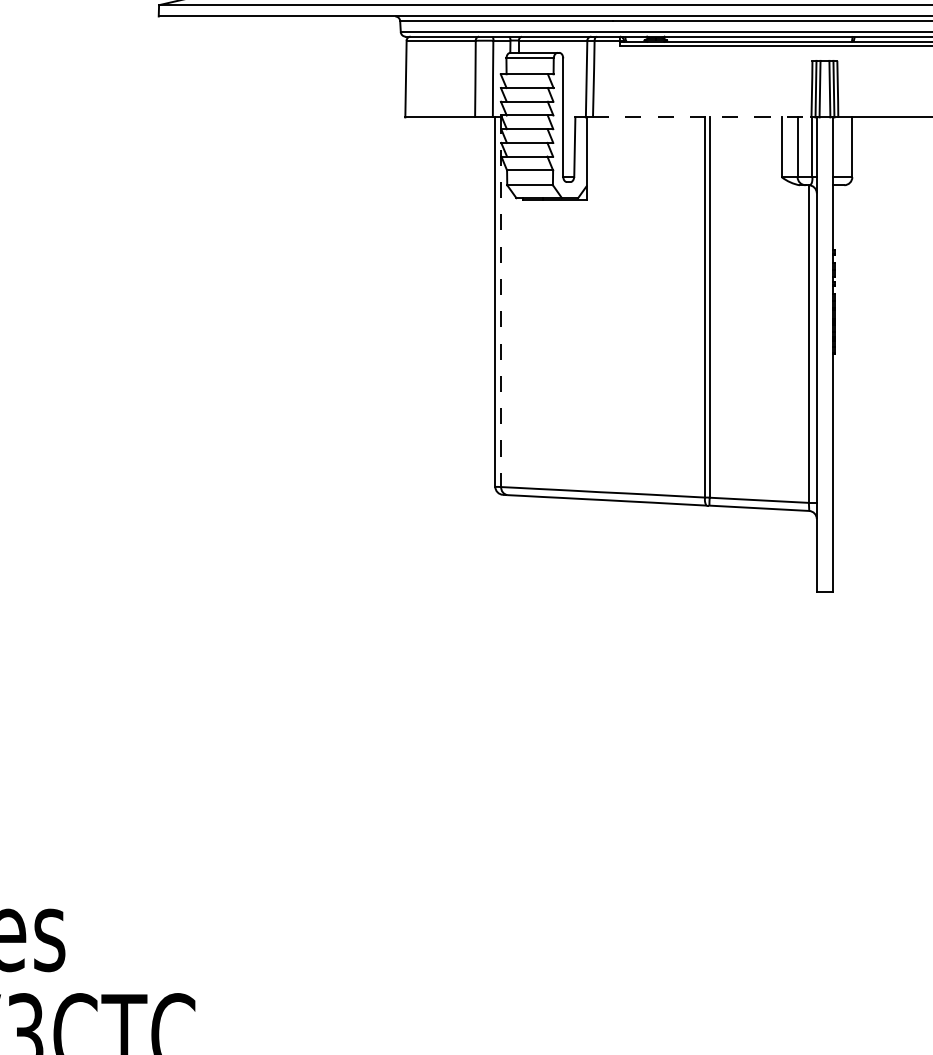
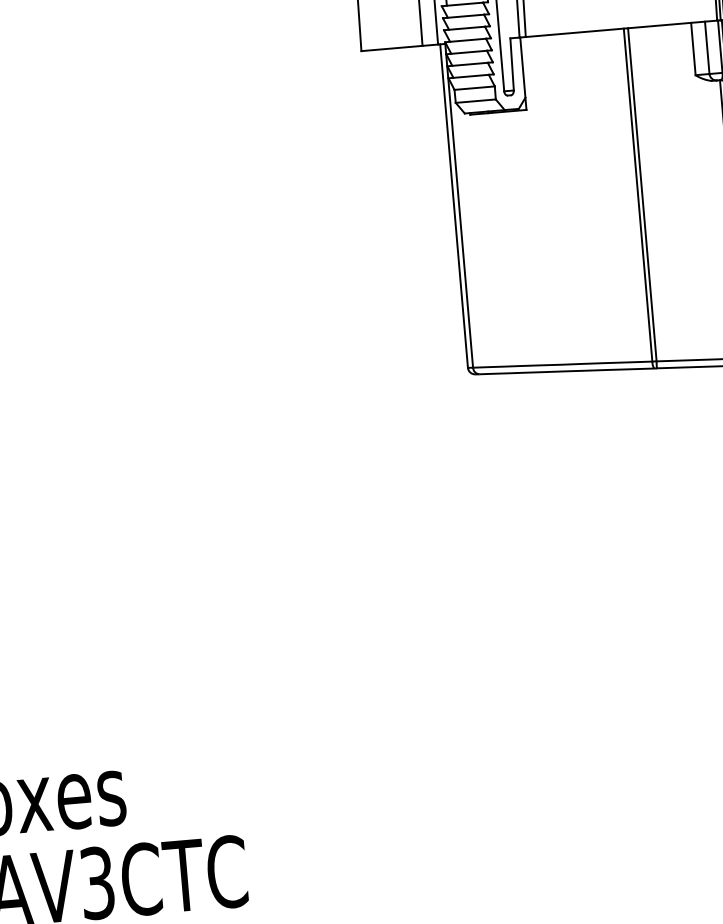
line: (702, 117) -> (621, 28), dashed -> solid
line: (501, 302) -> (459, 206), dashed -> solid

